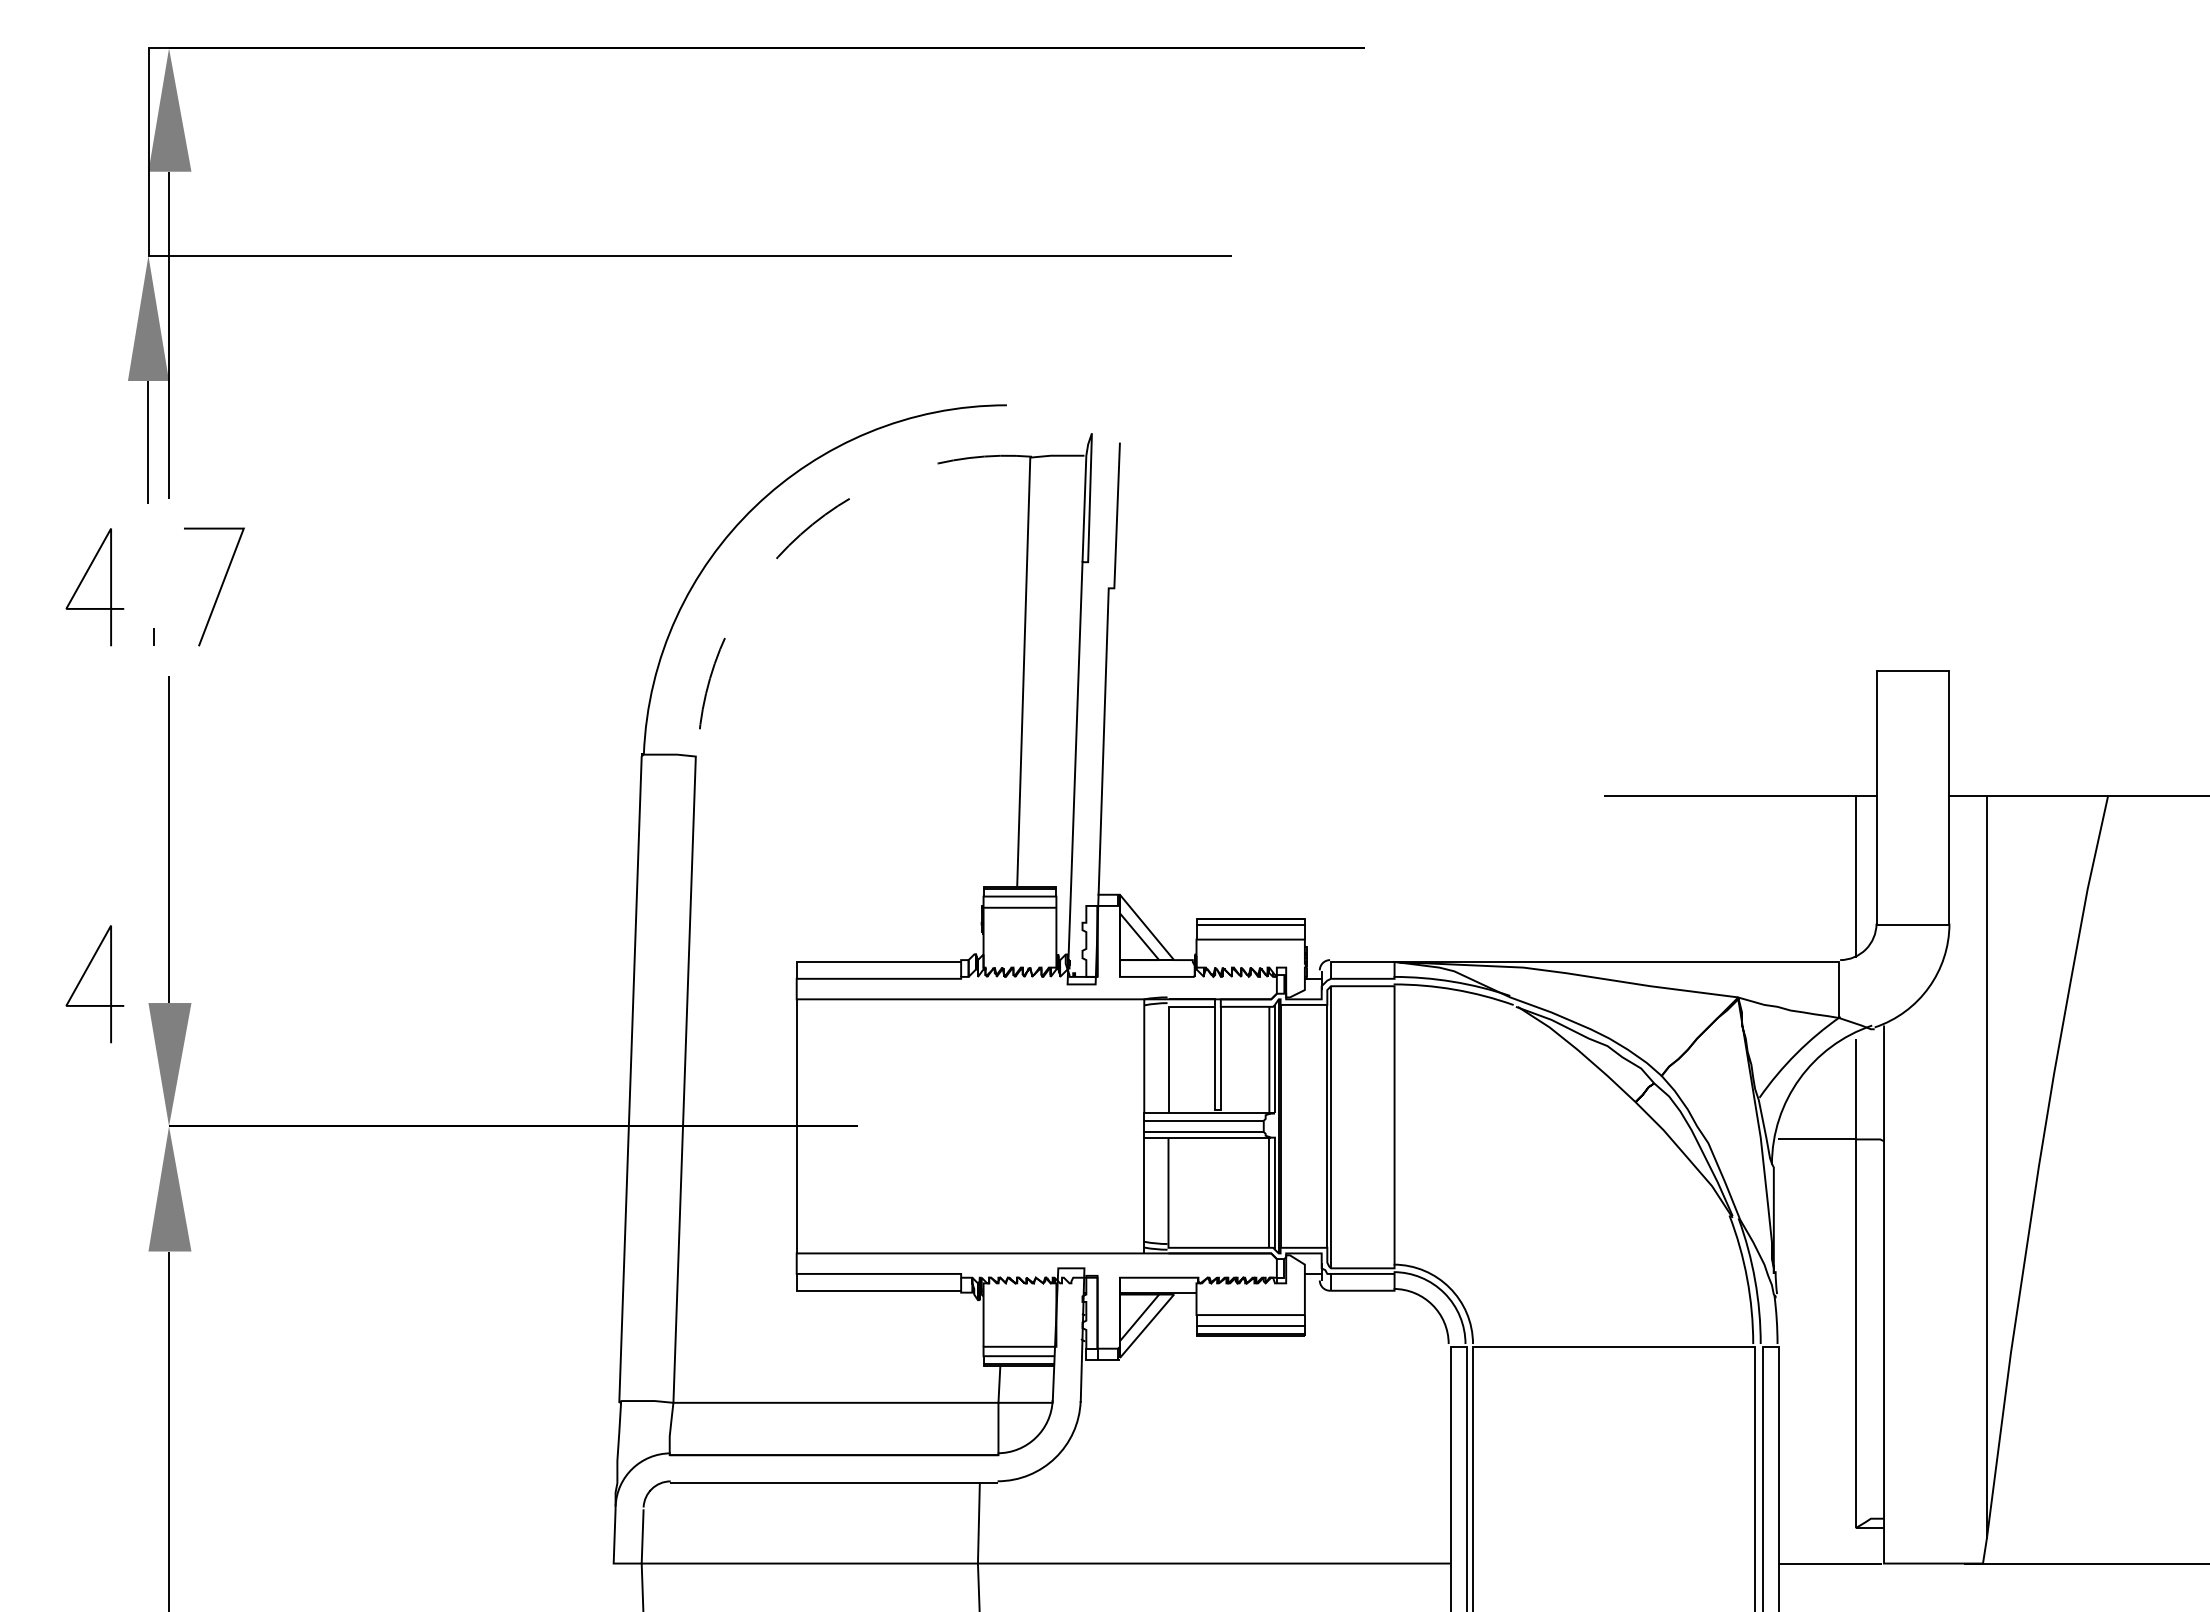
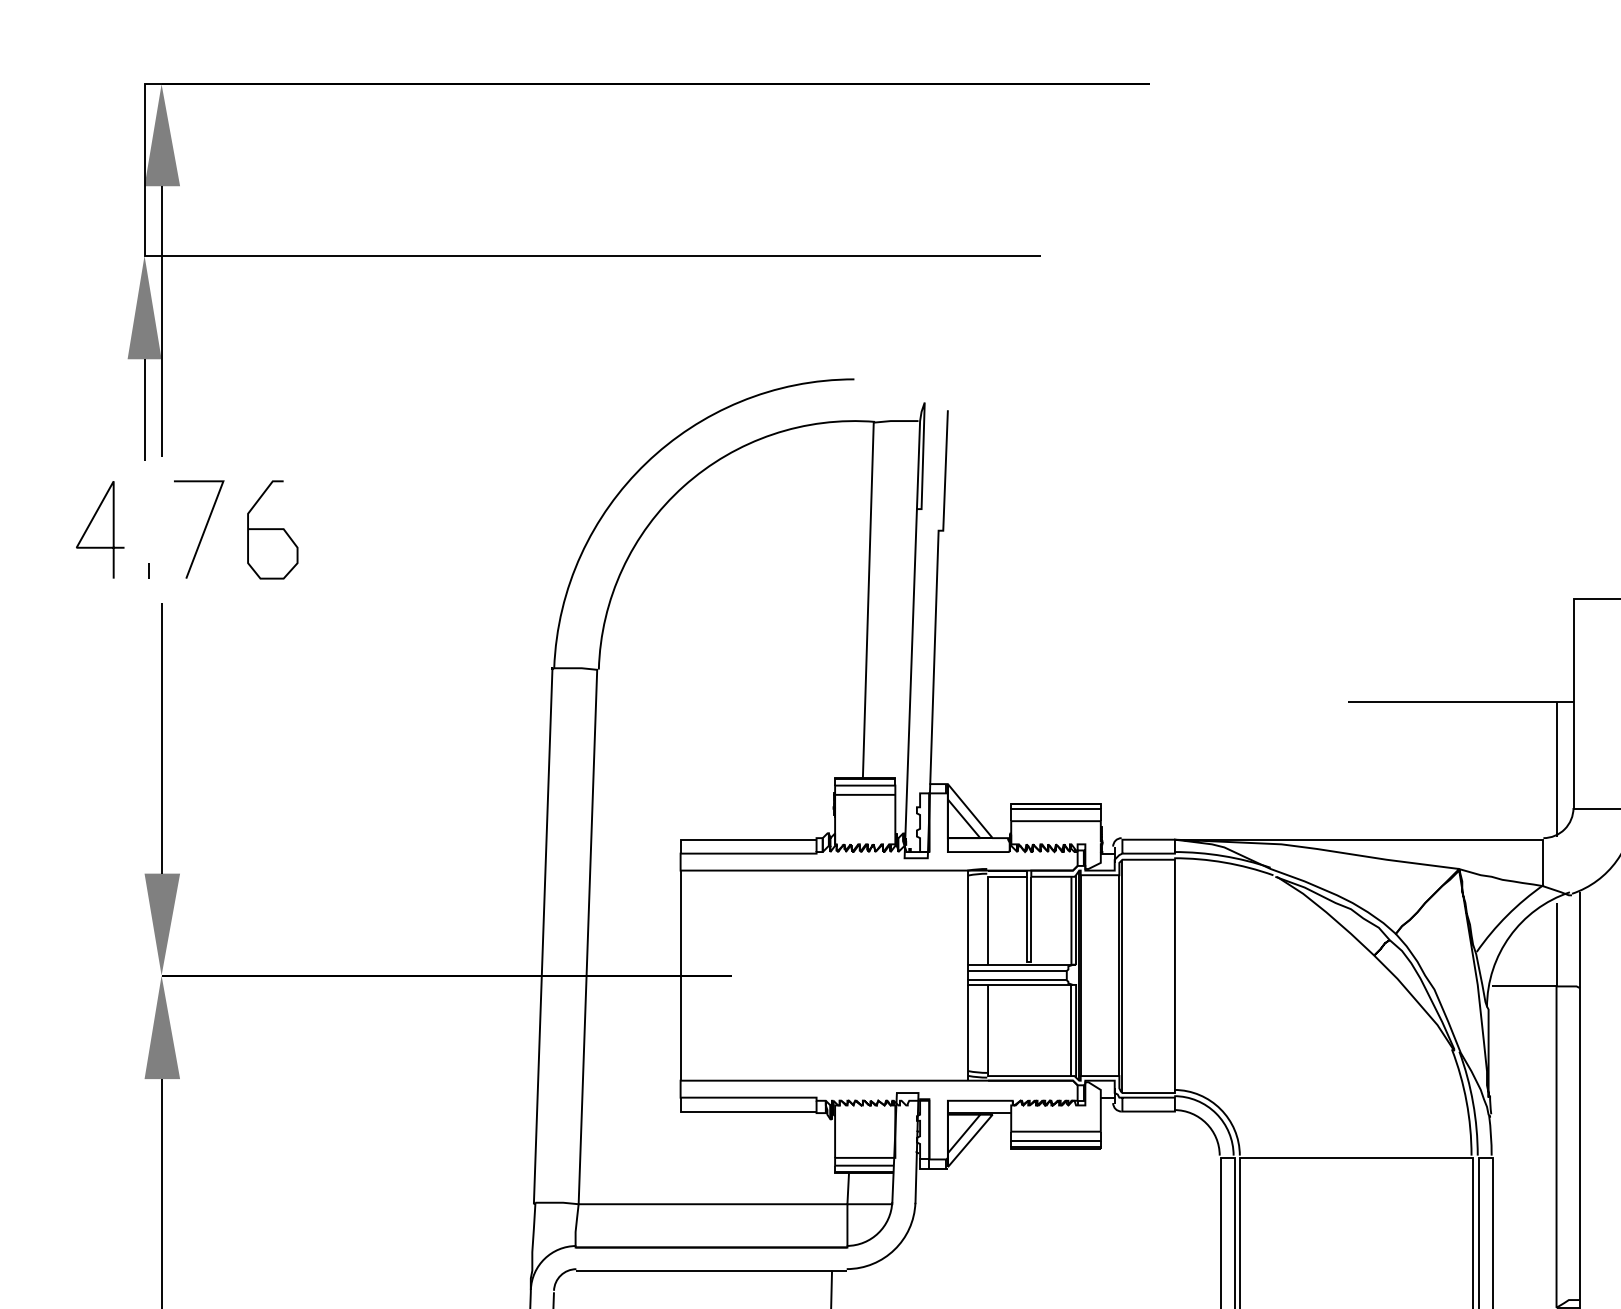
arc: (800, 534) -> (683, 486), dashed -> solid
curve: (303, 587) -> (272, 530), added
line: (82, 979) -> (90, 854), removed

